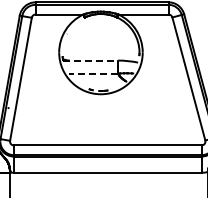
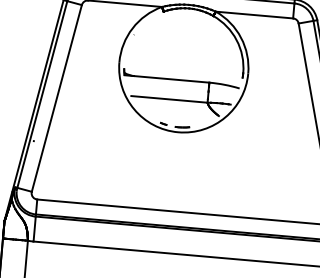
line: (91, 60) -> (168, 78), dashed -> solid
line: (93, 73) -> (169, 99), dashed -> solid

